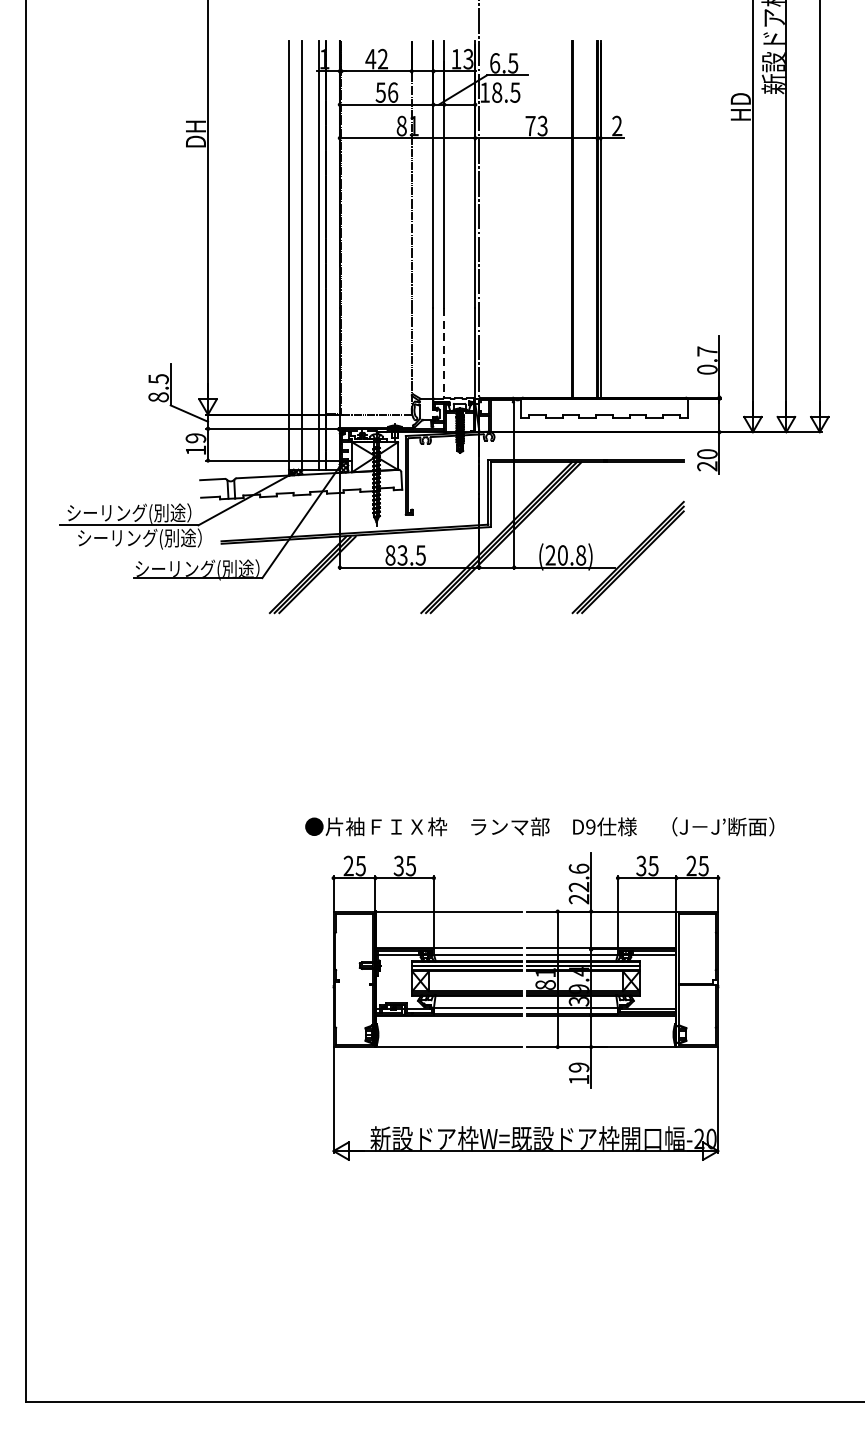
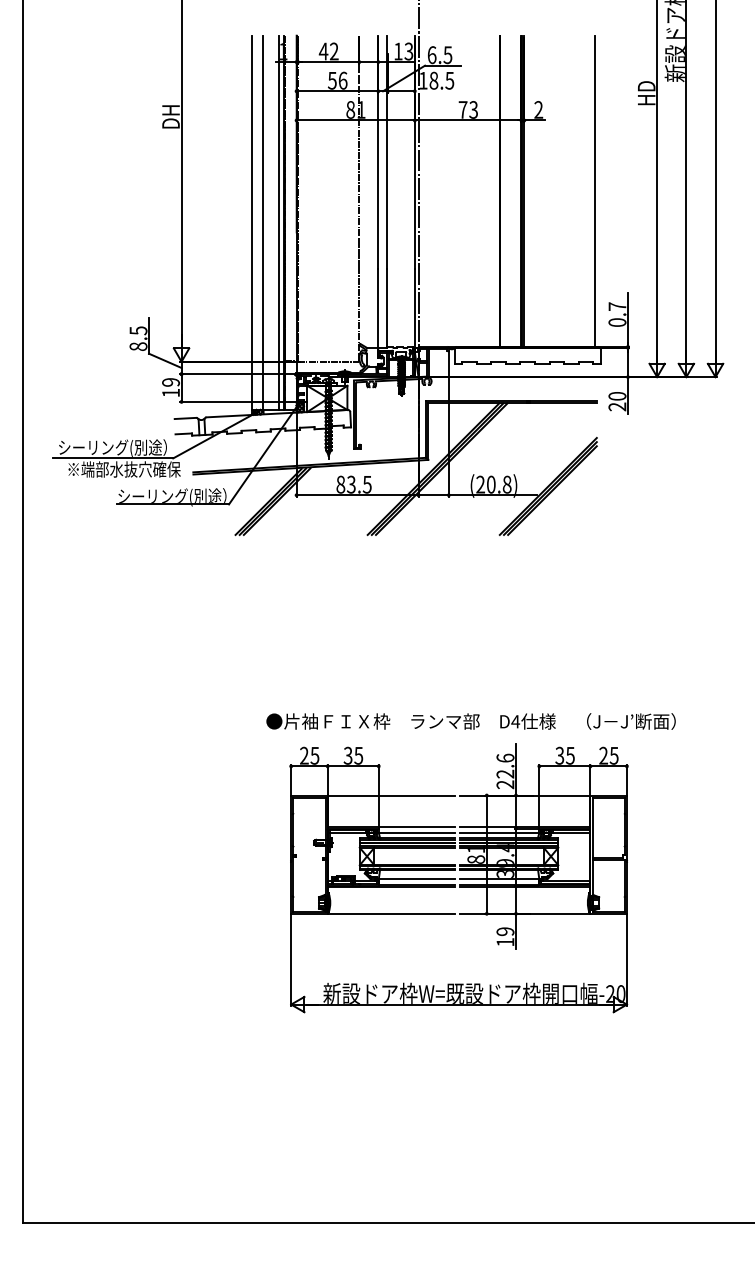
line: (681, 219) -> (594, 191), added
line: (443, 353) -> (387, 308), dashed -> solid
text: (142, 539) -> (124, 470), シーリング(別途） -> ※端部水抜穴確保
text: (590, 826) -> (515, 721), D9 -> D4

